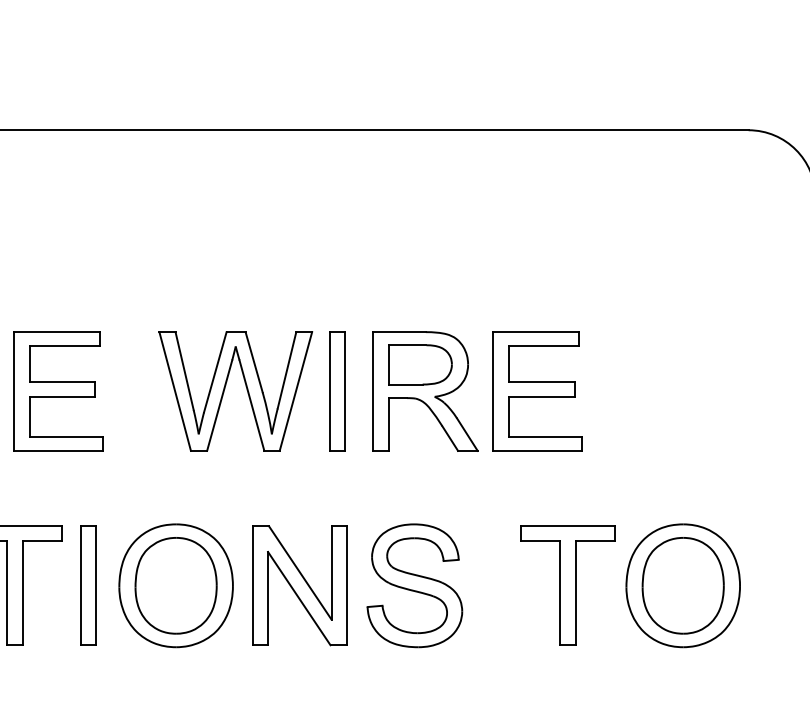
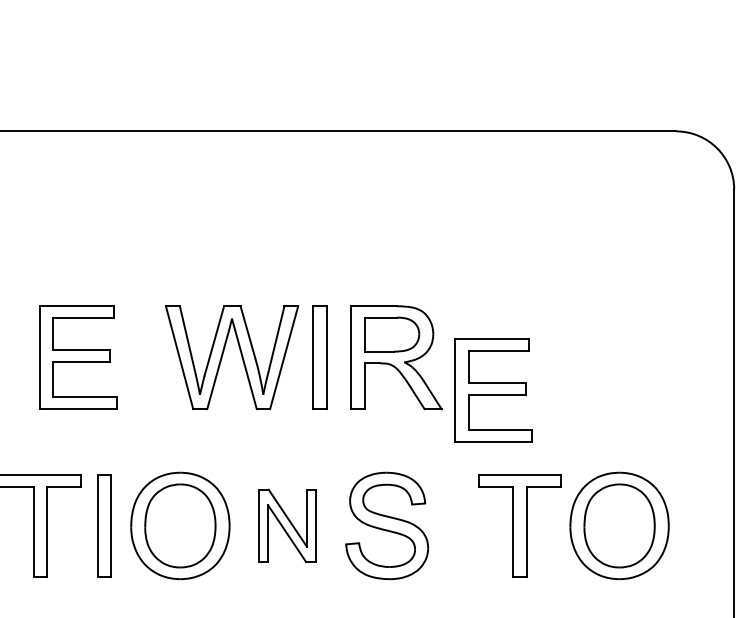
part: (537, 391) -> (493, 390), moved
part: (299, 585) -> (287, 525), size x0.7

